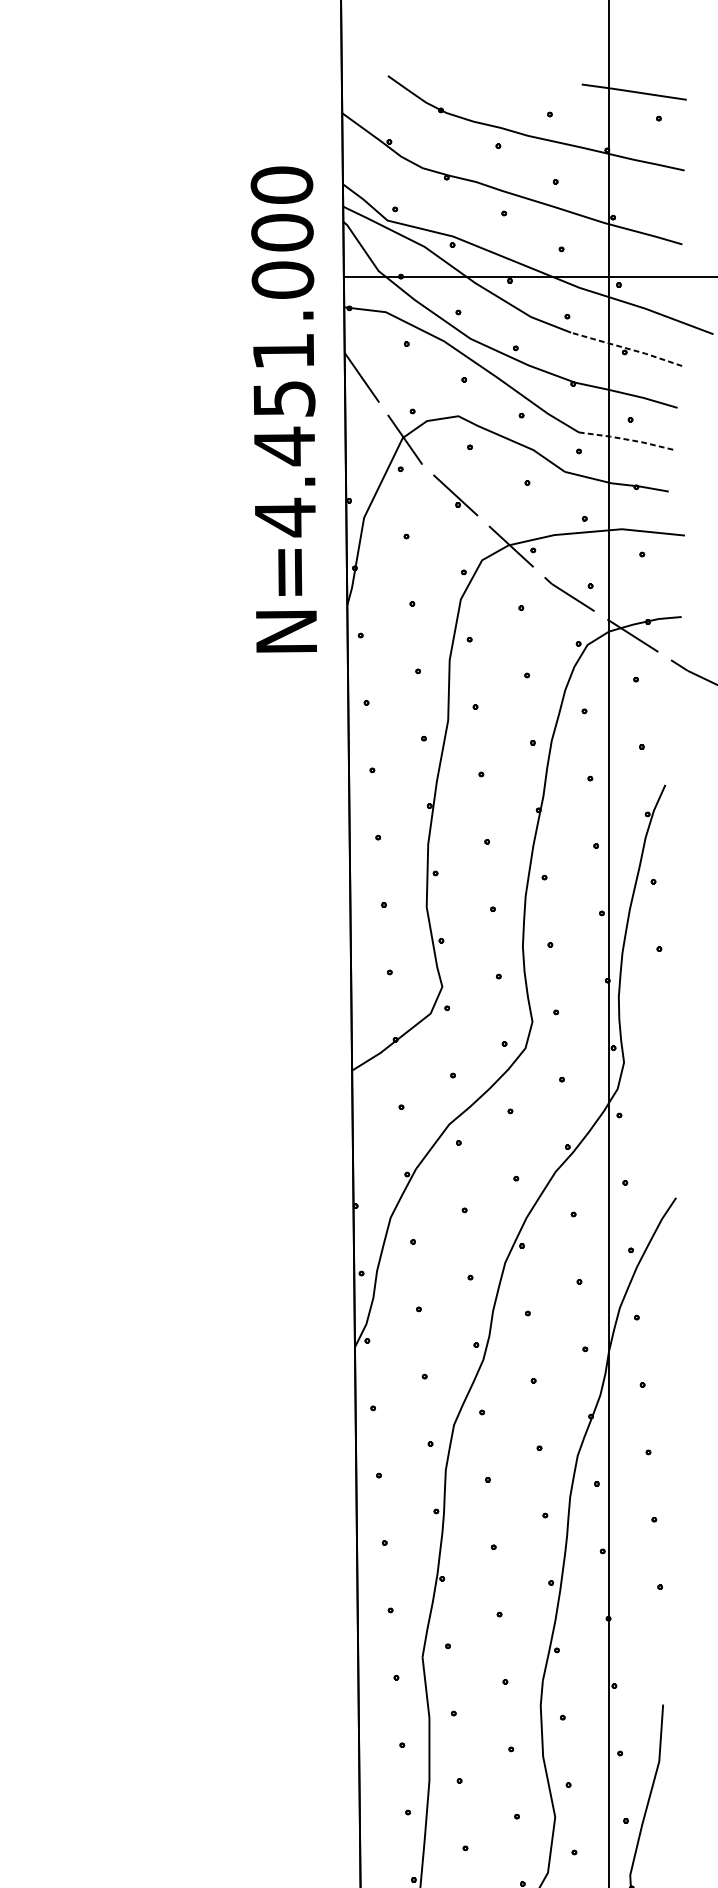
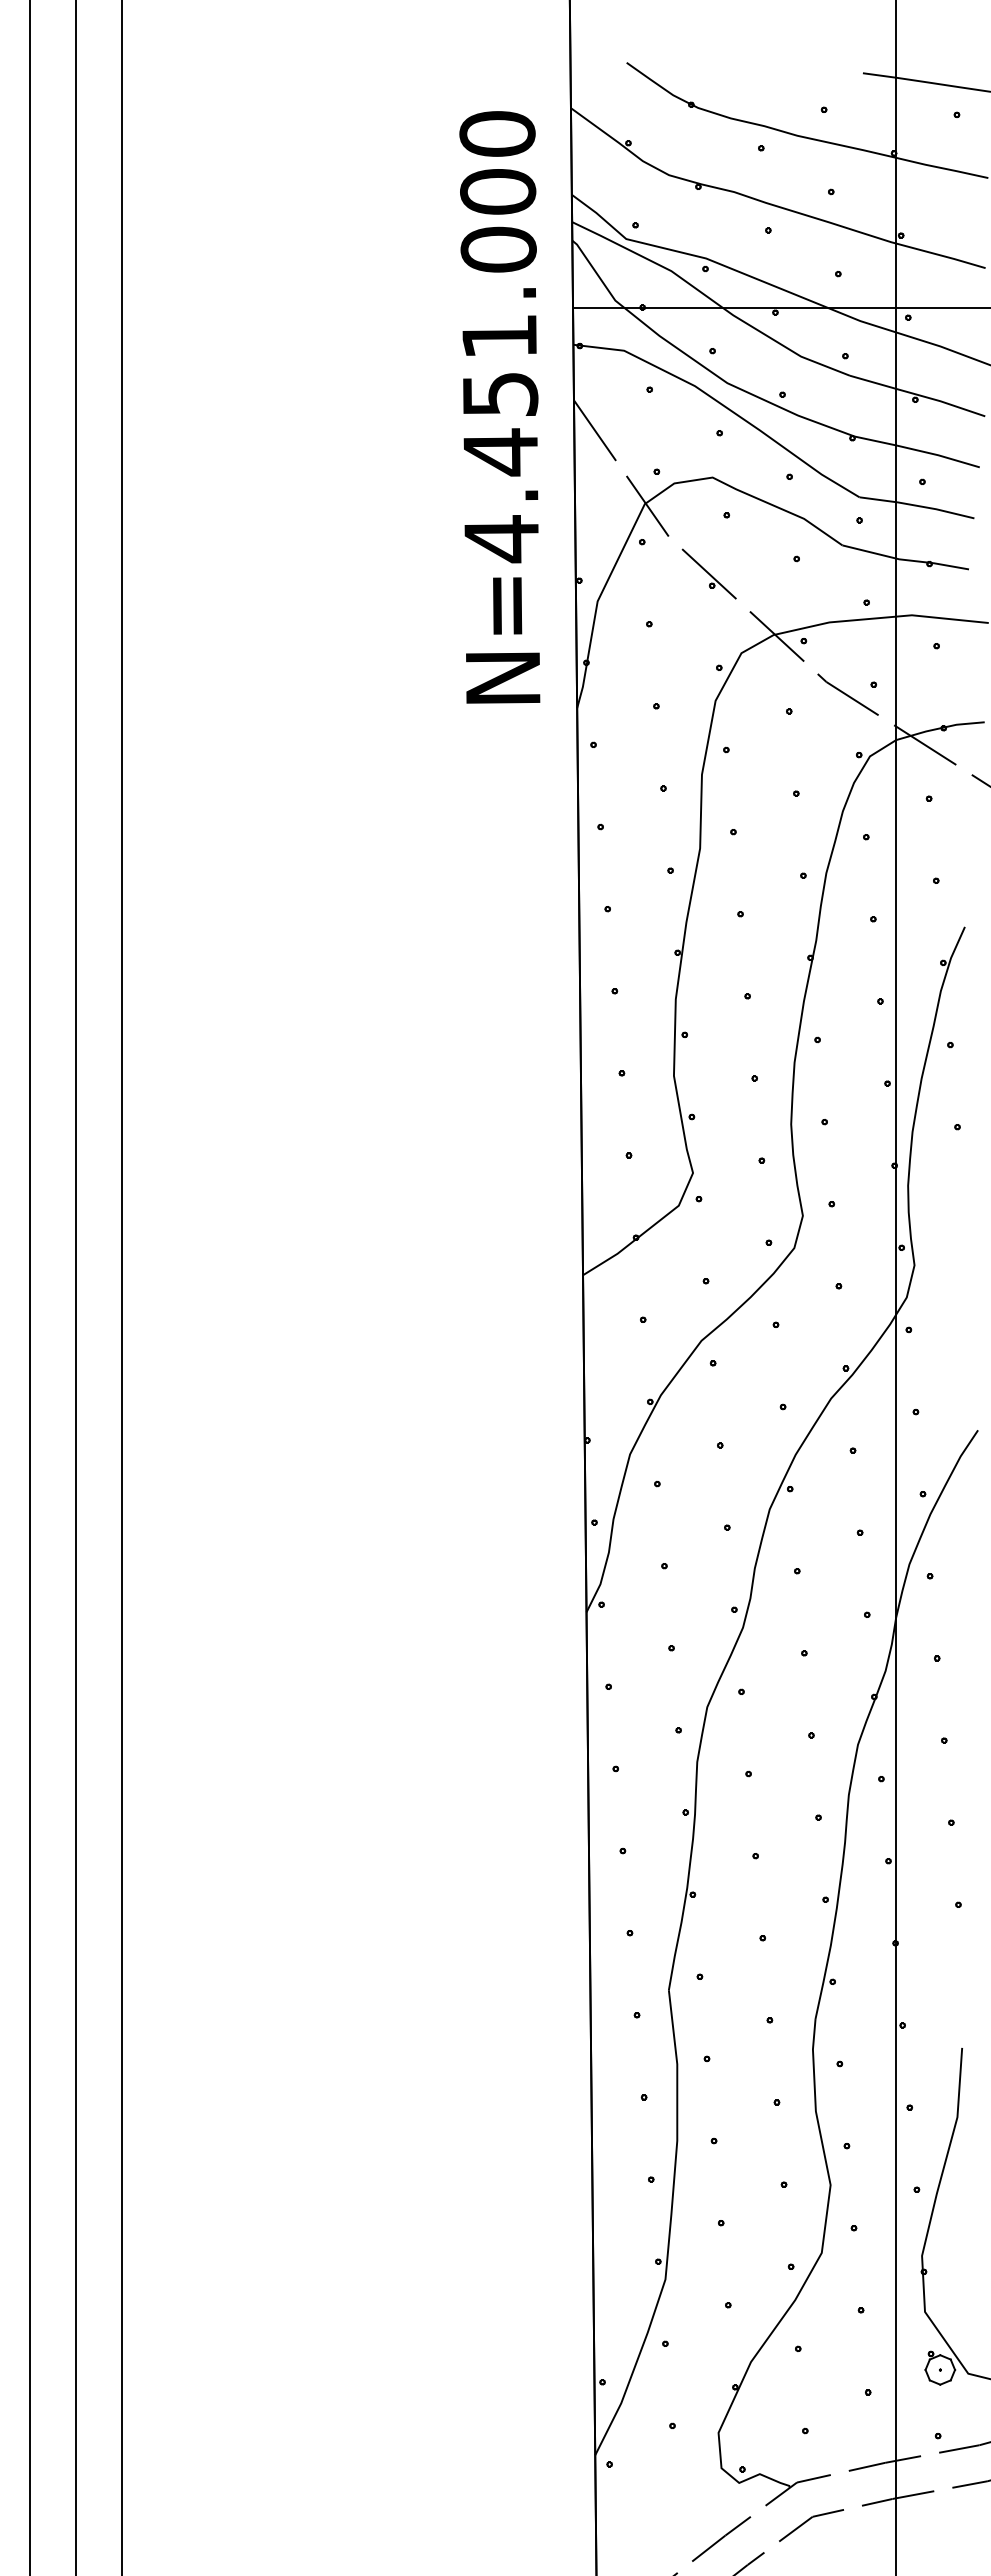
line: (626, 348) -> (917, 394), dashed -> solid
text: (283, 409) -> (499, 407), moved
line: (626, 439) -> (917, 505), dashed -> solid

